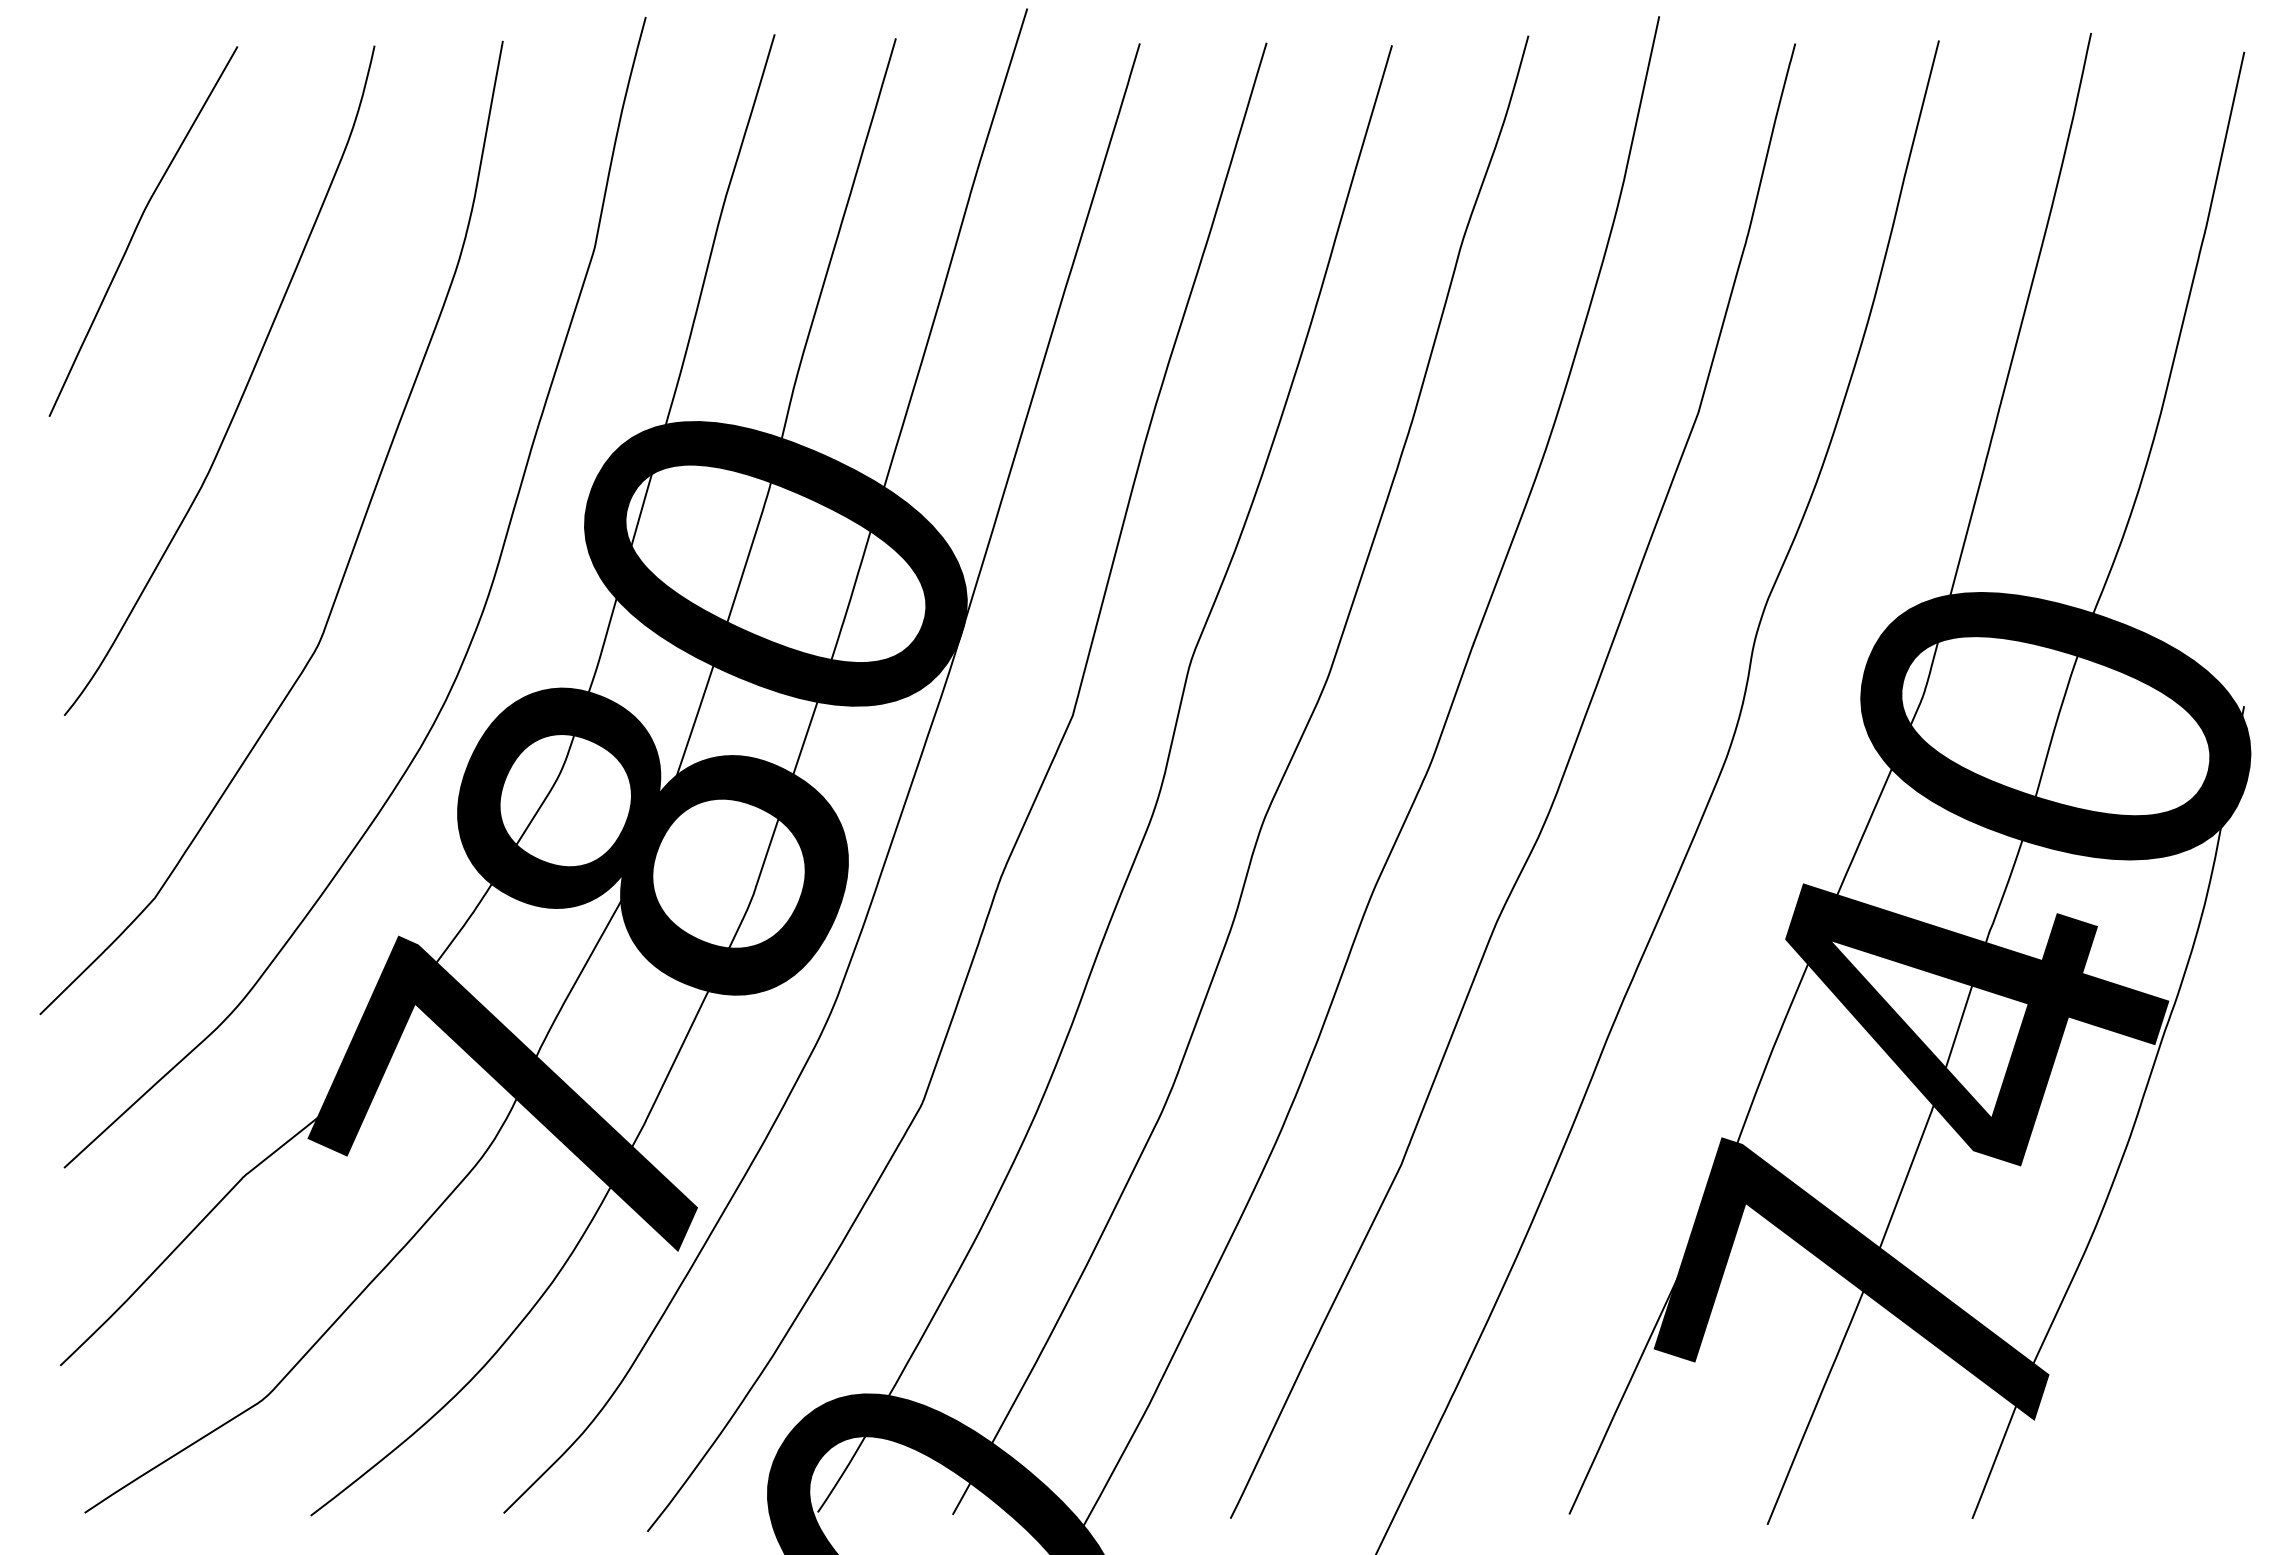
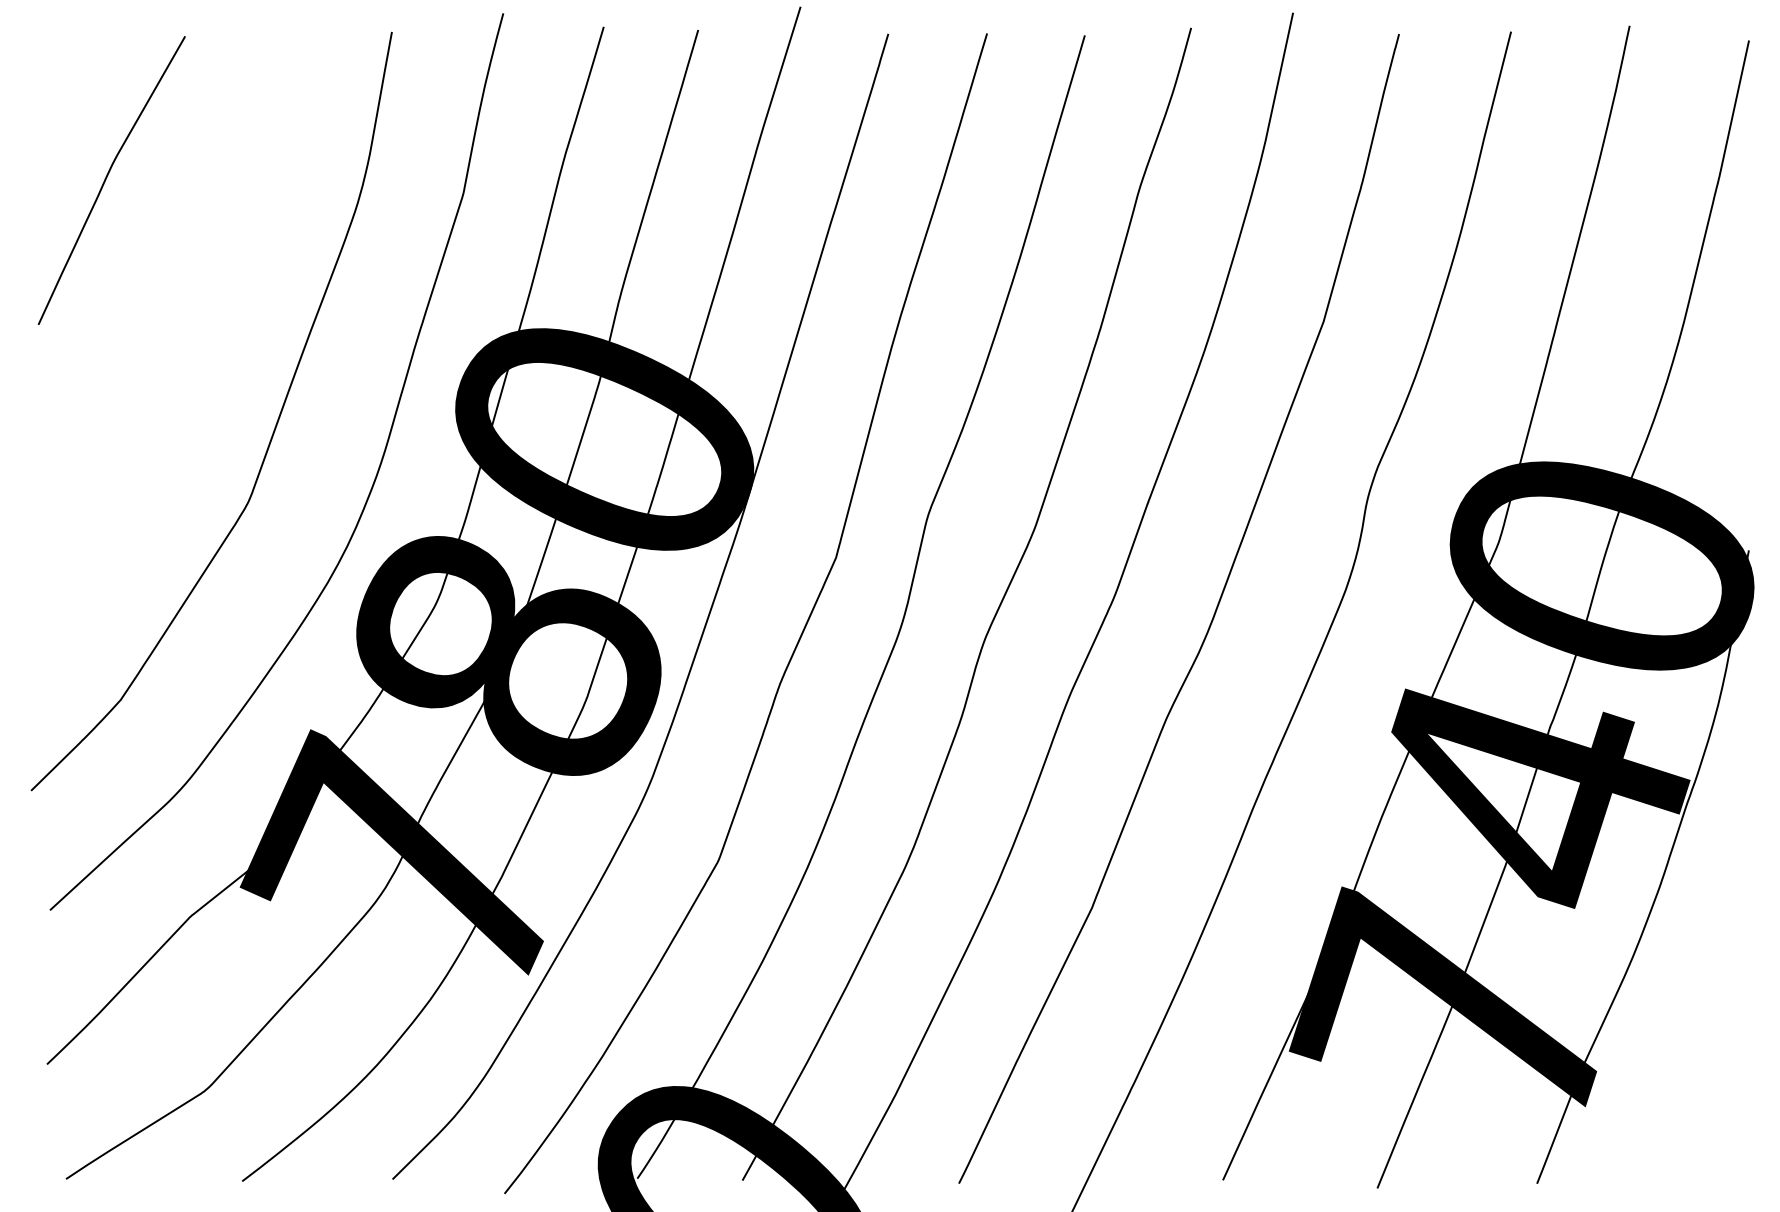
curve: (243, 390) -> (189, 304), removed

